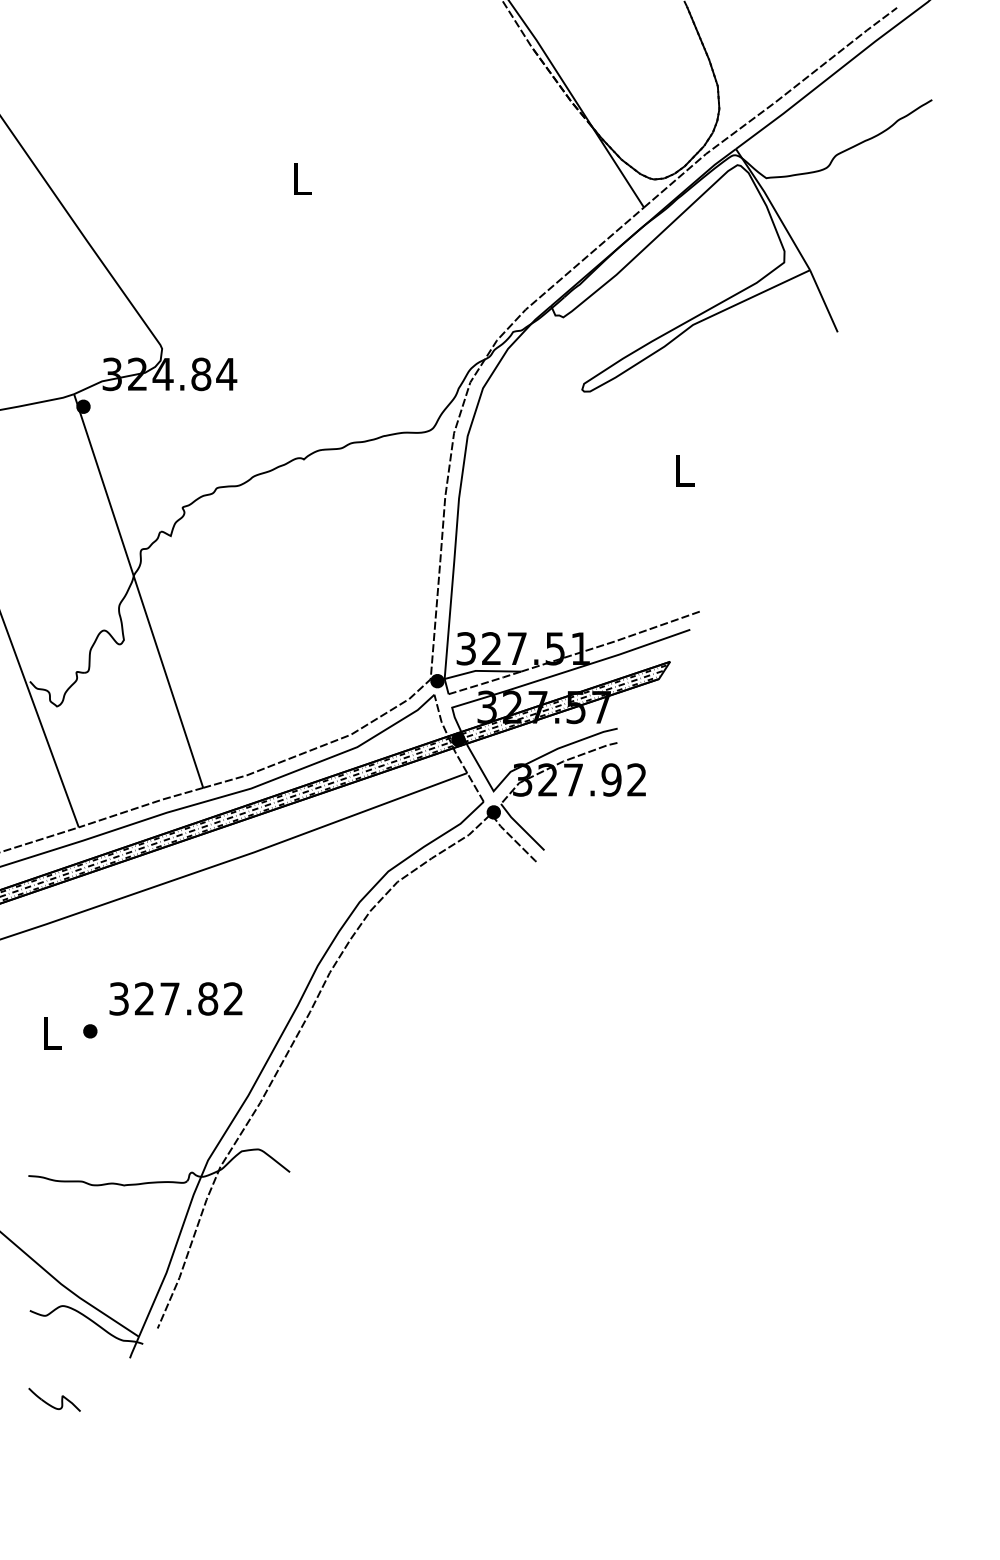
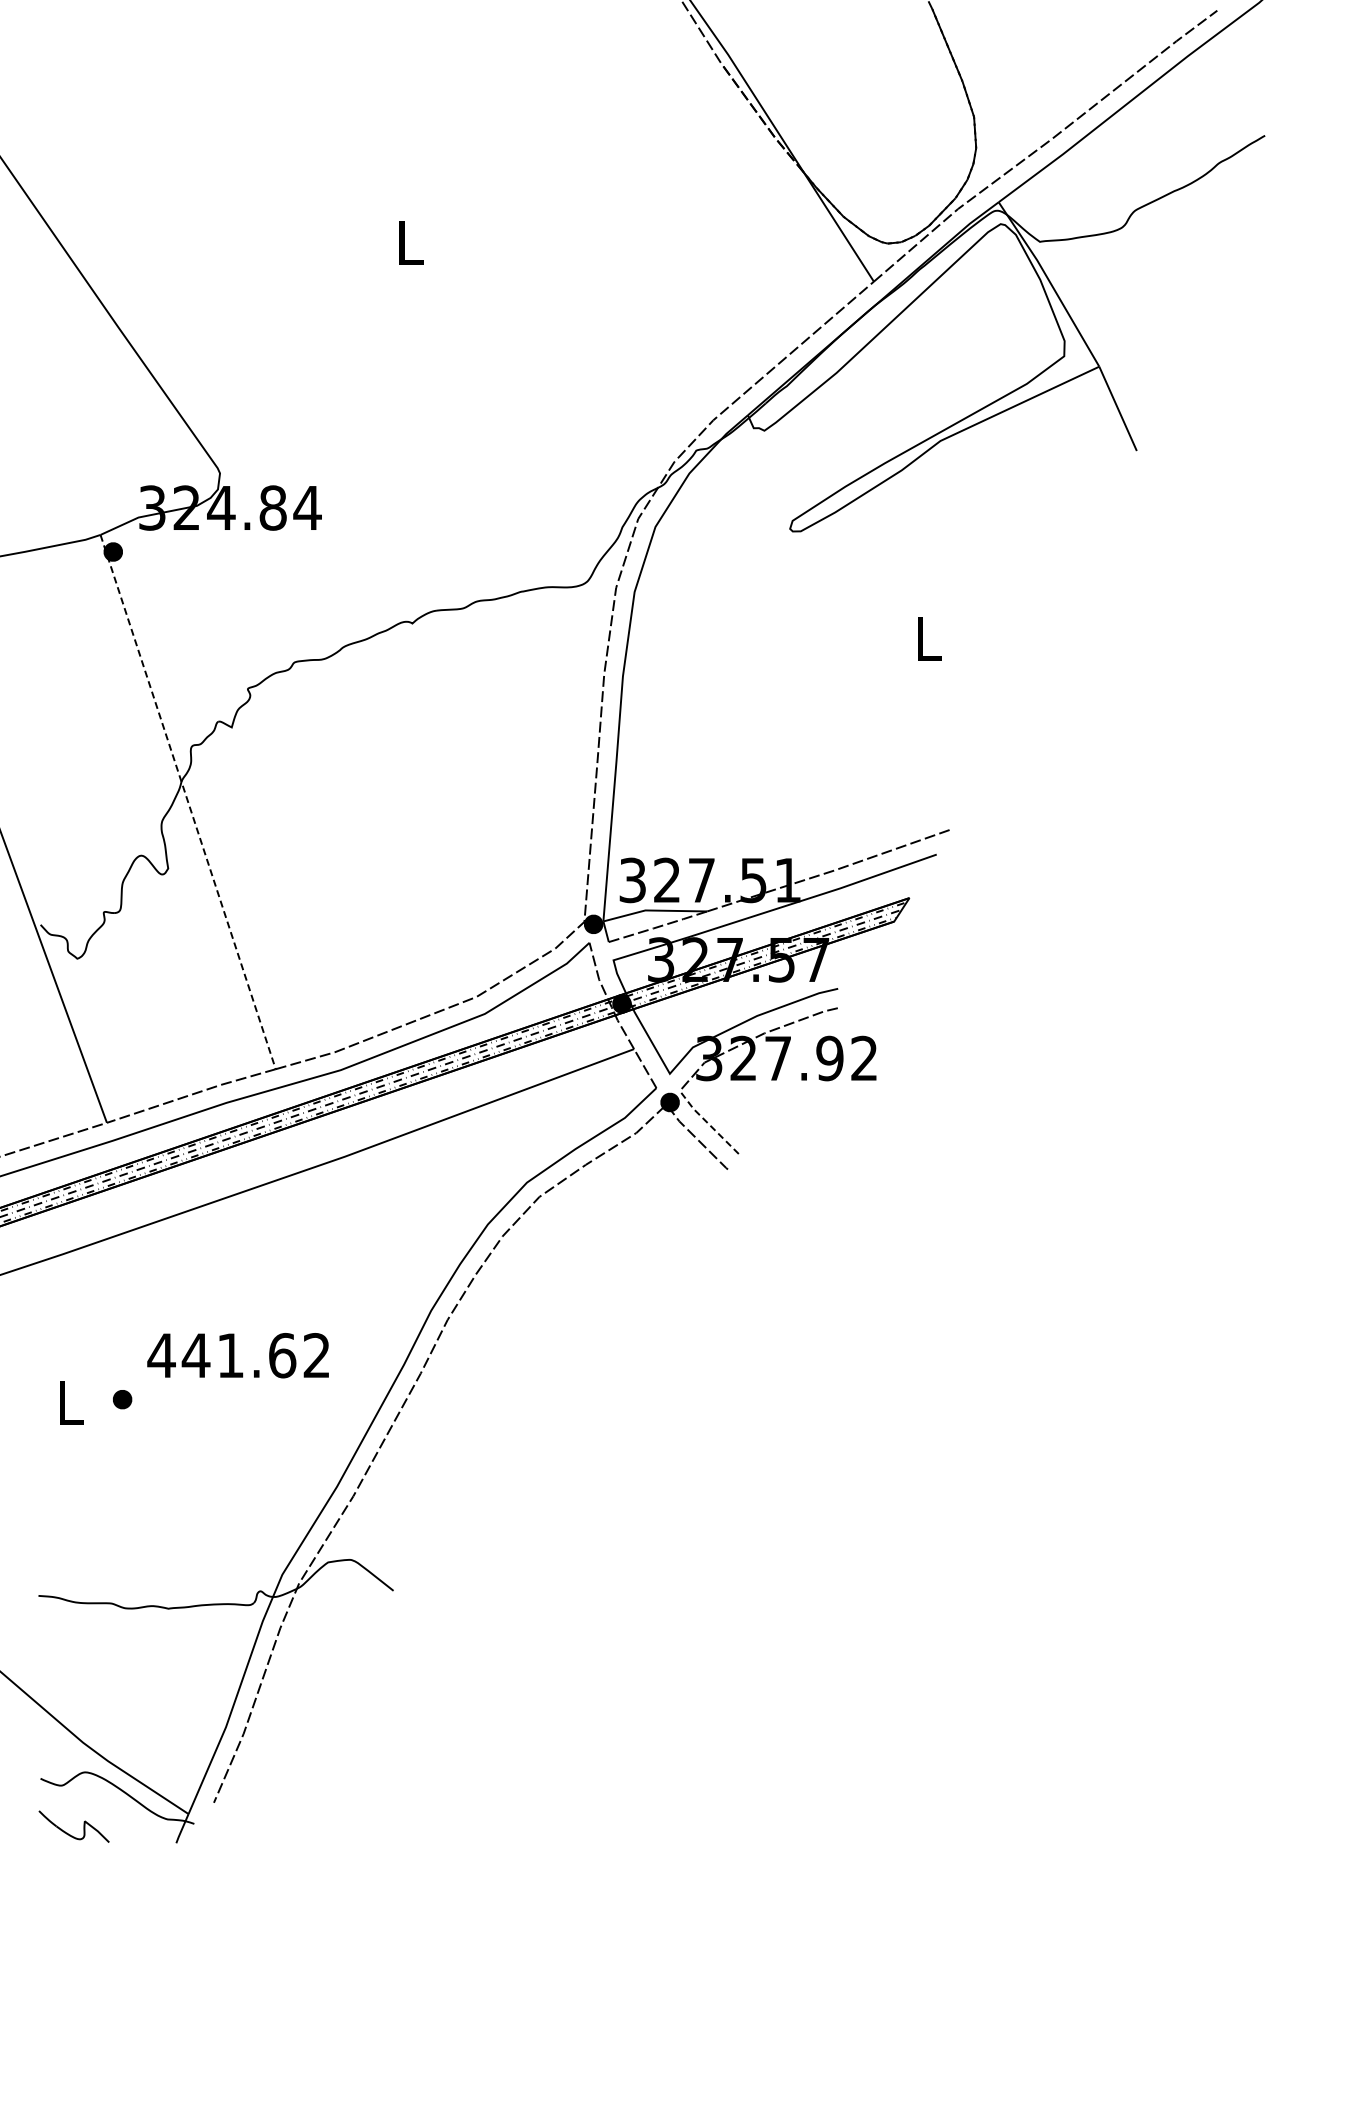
line: (138, 591) -> (188, 802), solid -> dashed
line: (521, 827) -> (707, 1123), solid -> dashed
text: (163, 998) -> (221, 1355), 327.82 -> 441.62
part: (49, 1404) -> (67, 1832), moved

